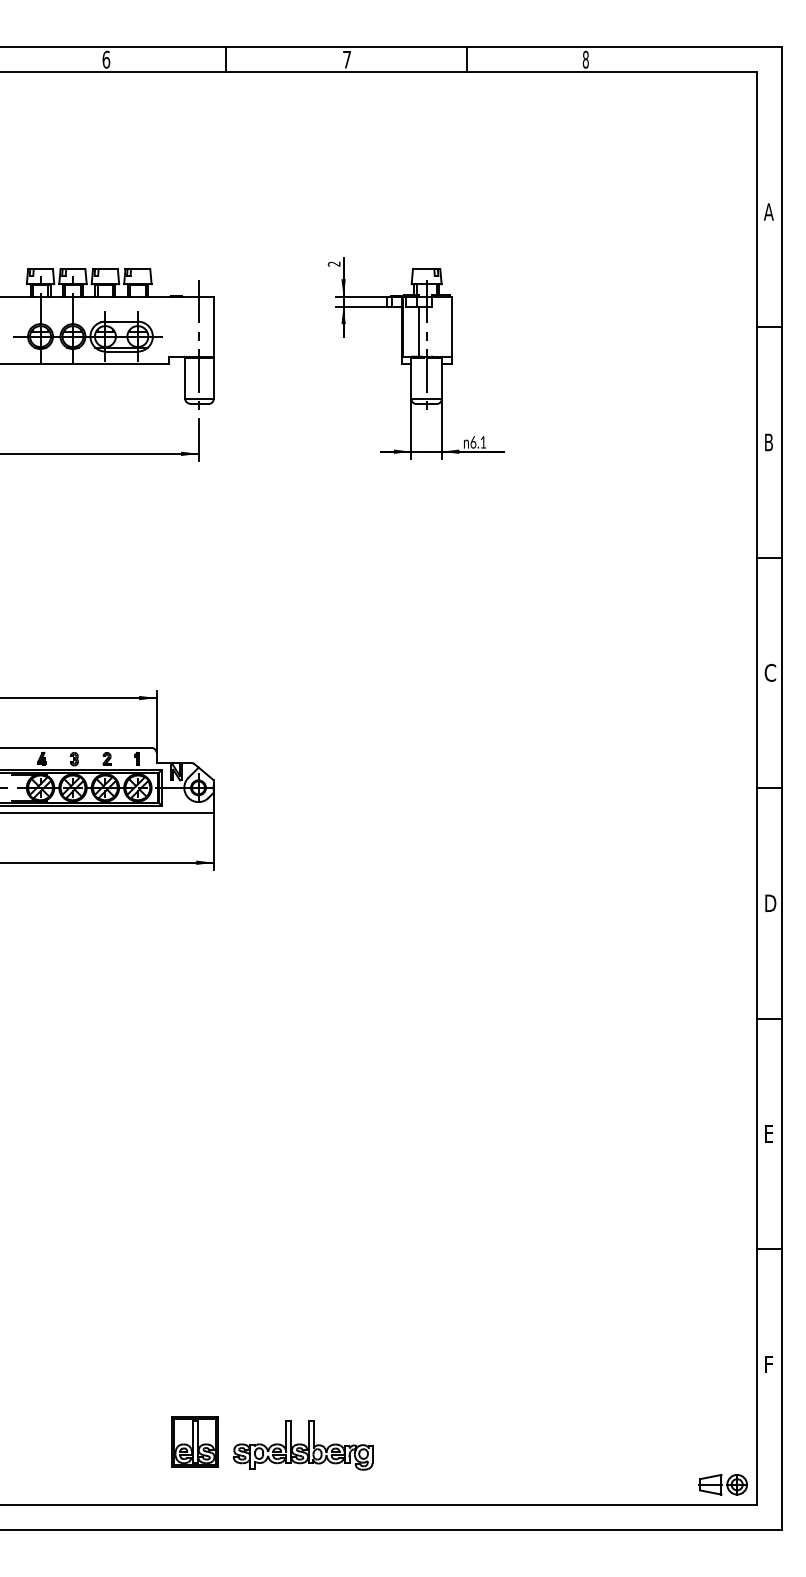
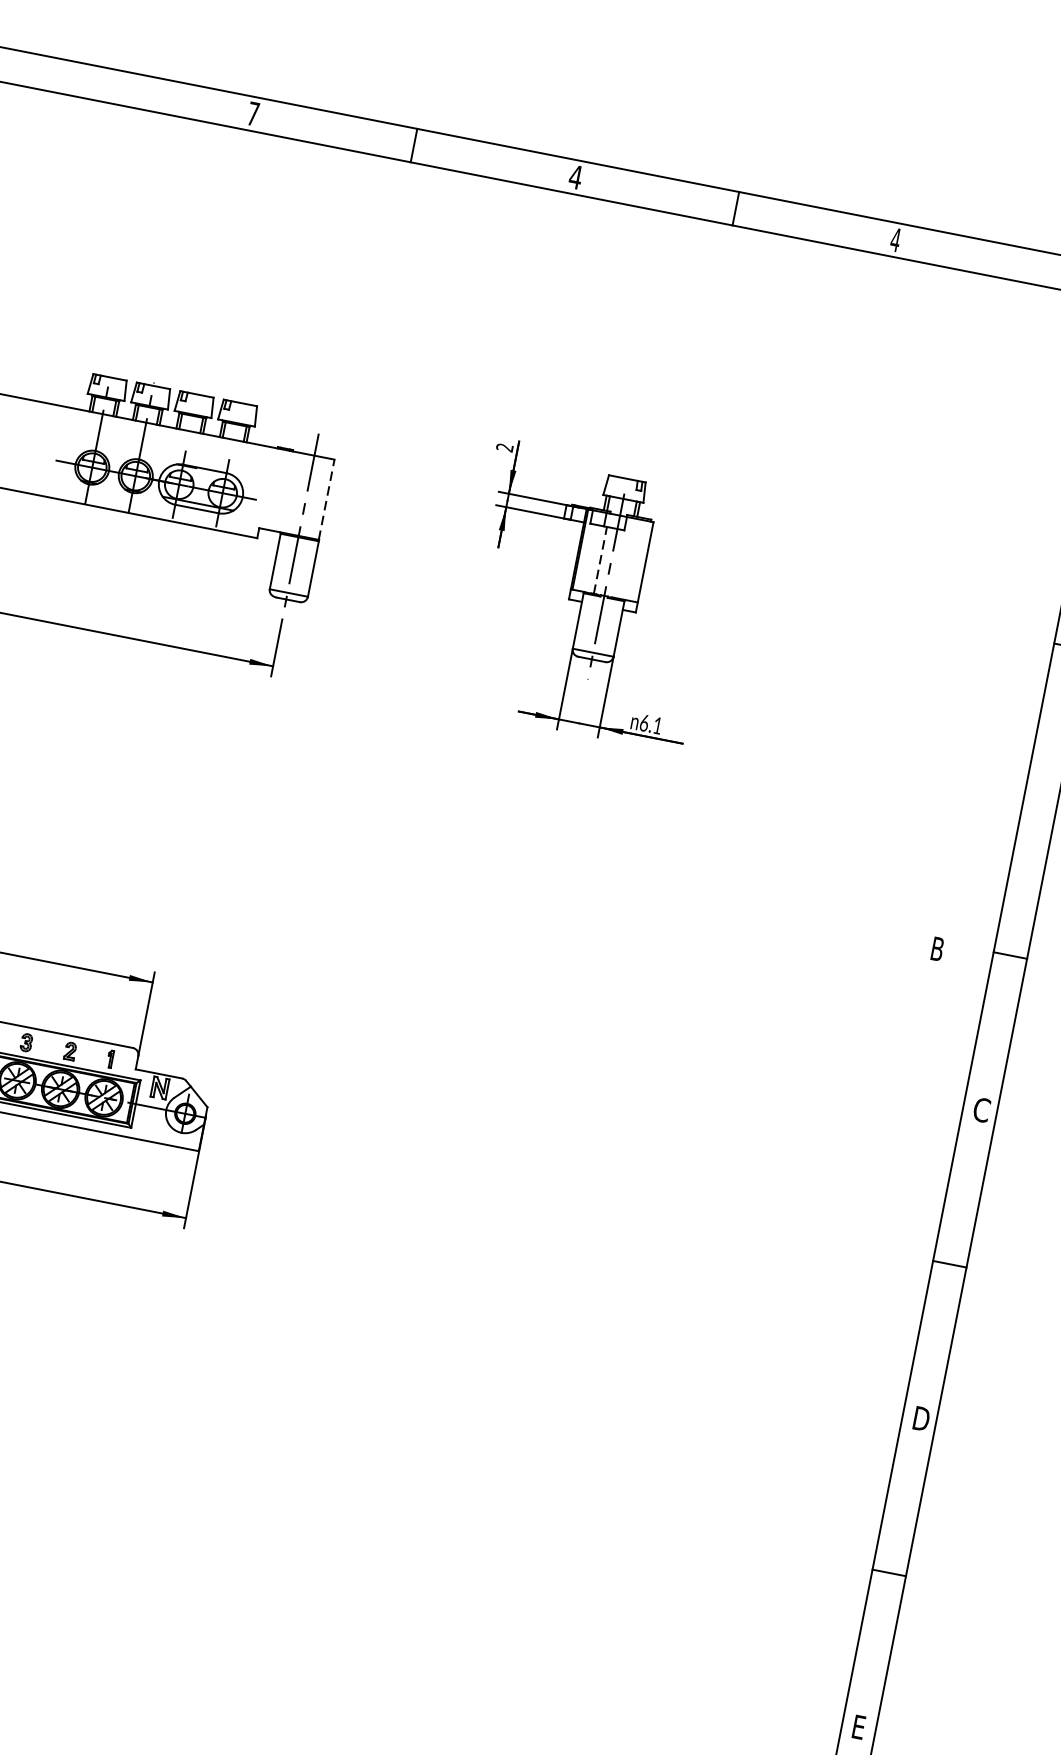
text: (106, 59) -> (253, 113), 6 -> 7
text: (346, 59) -> (575, 176), 7 -> 4
text: (585, 59) -> (895, 239), 8 -> 4
line: (213, 326) -> (326, 499), solid -> dashed
line: (418, 331) -> (600, 560), solid -> dashed
text: (768, 442) -> (937, 949), moved

